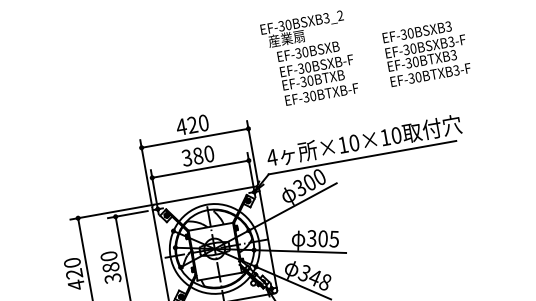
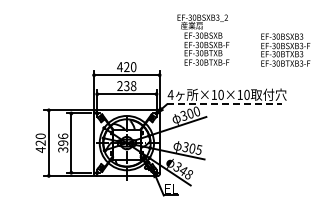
text: (426, 52) -> (285, 49), moved
text: (197, 156) -> (126, 86), 380 -> 238
line: (362, 157) -> (224, 104), solid -> dashed
text: (110, 261) -> (63, 139), 380 -> 396

